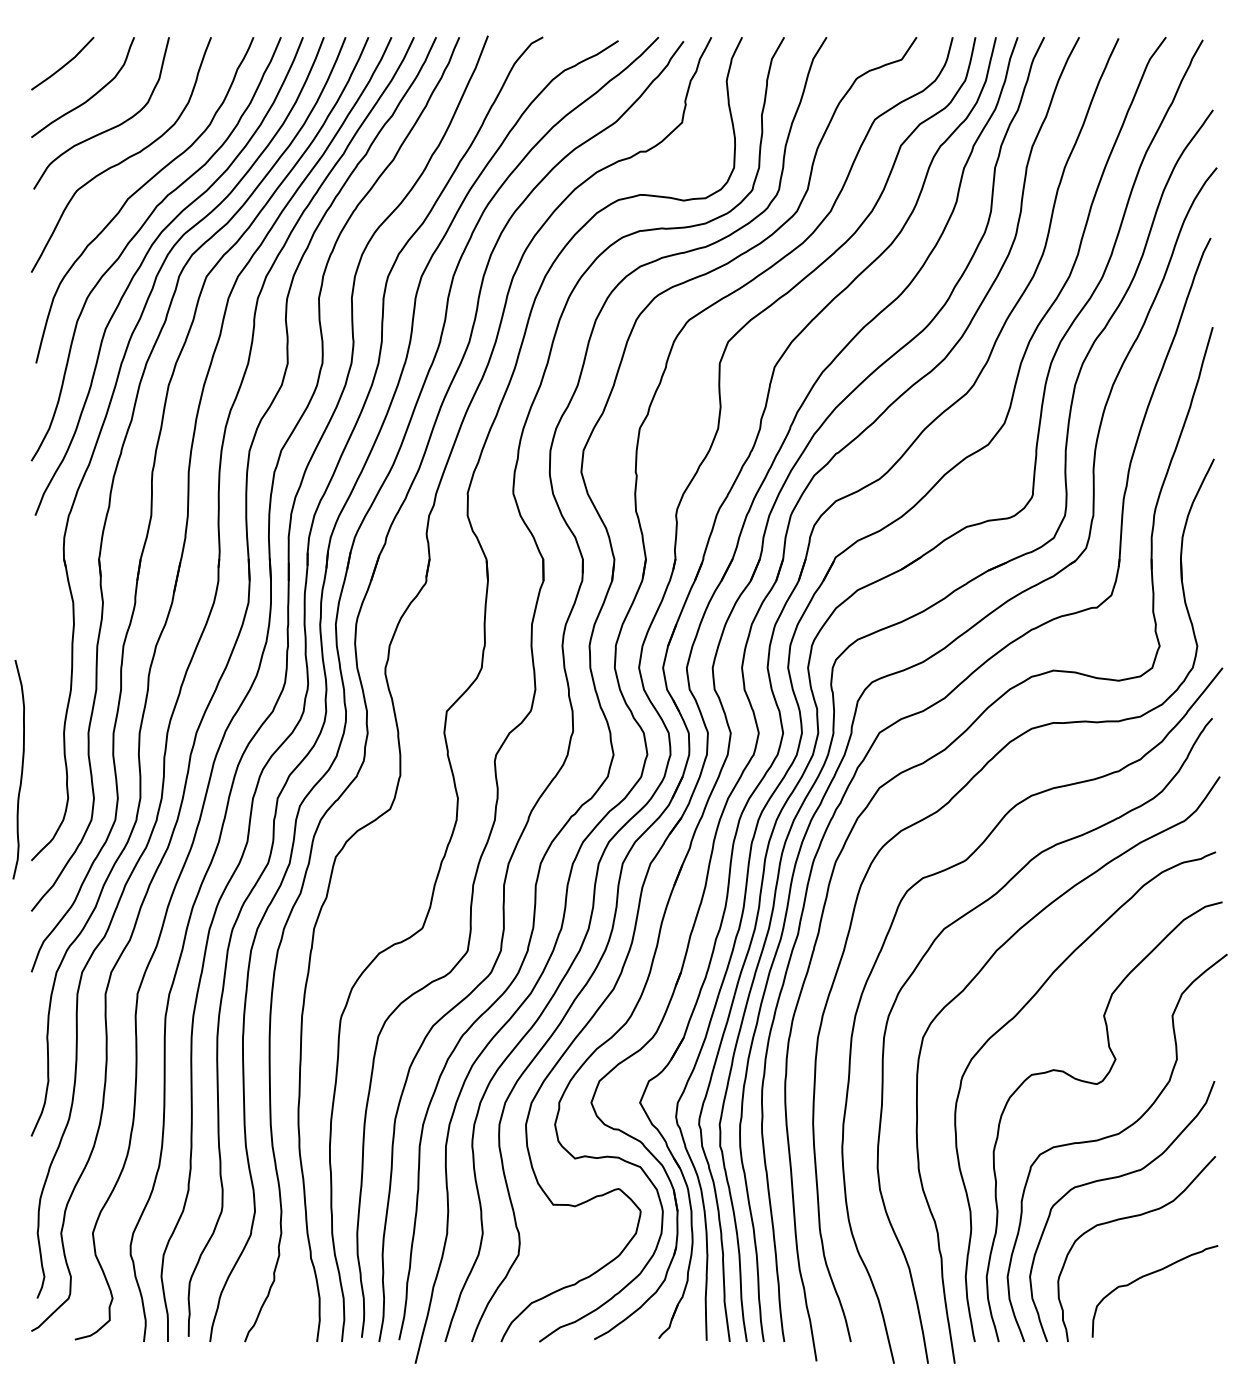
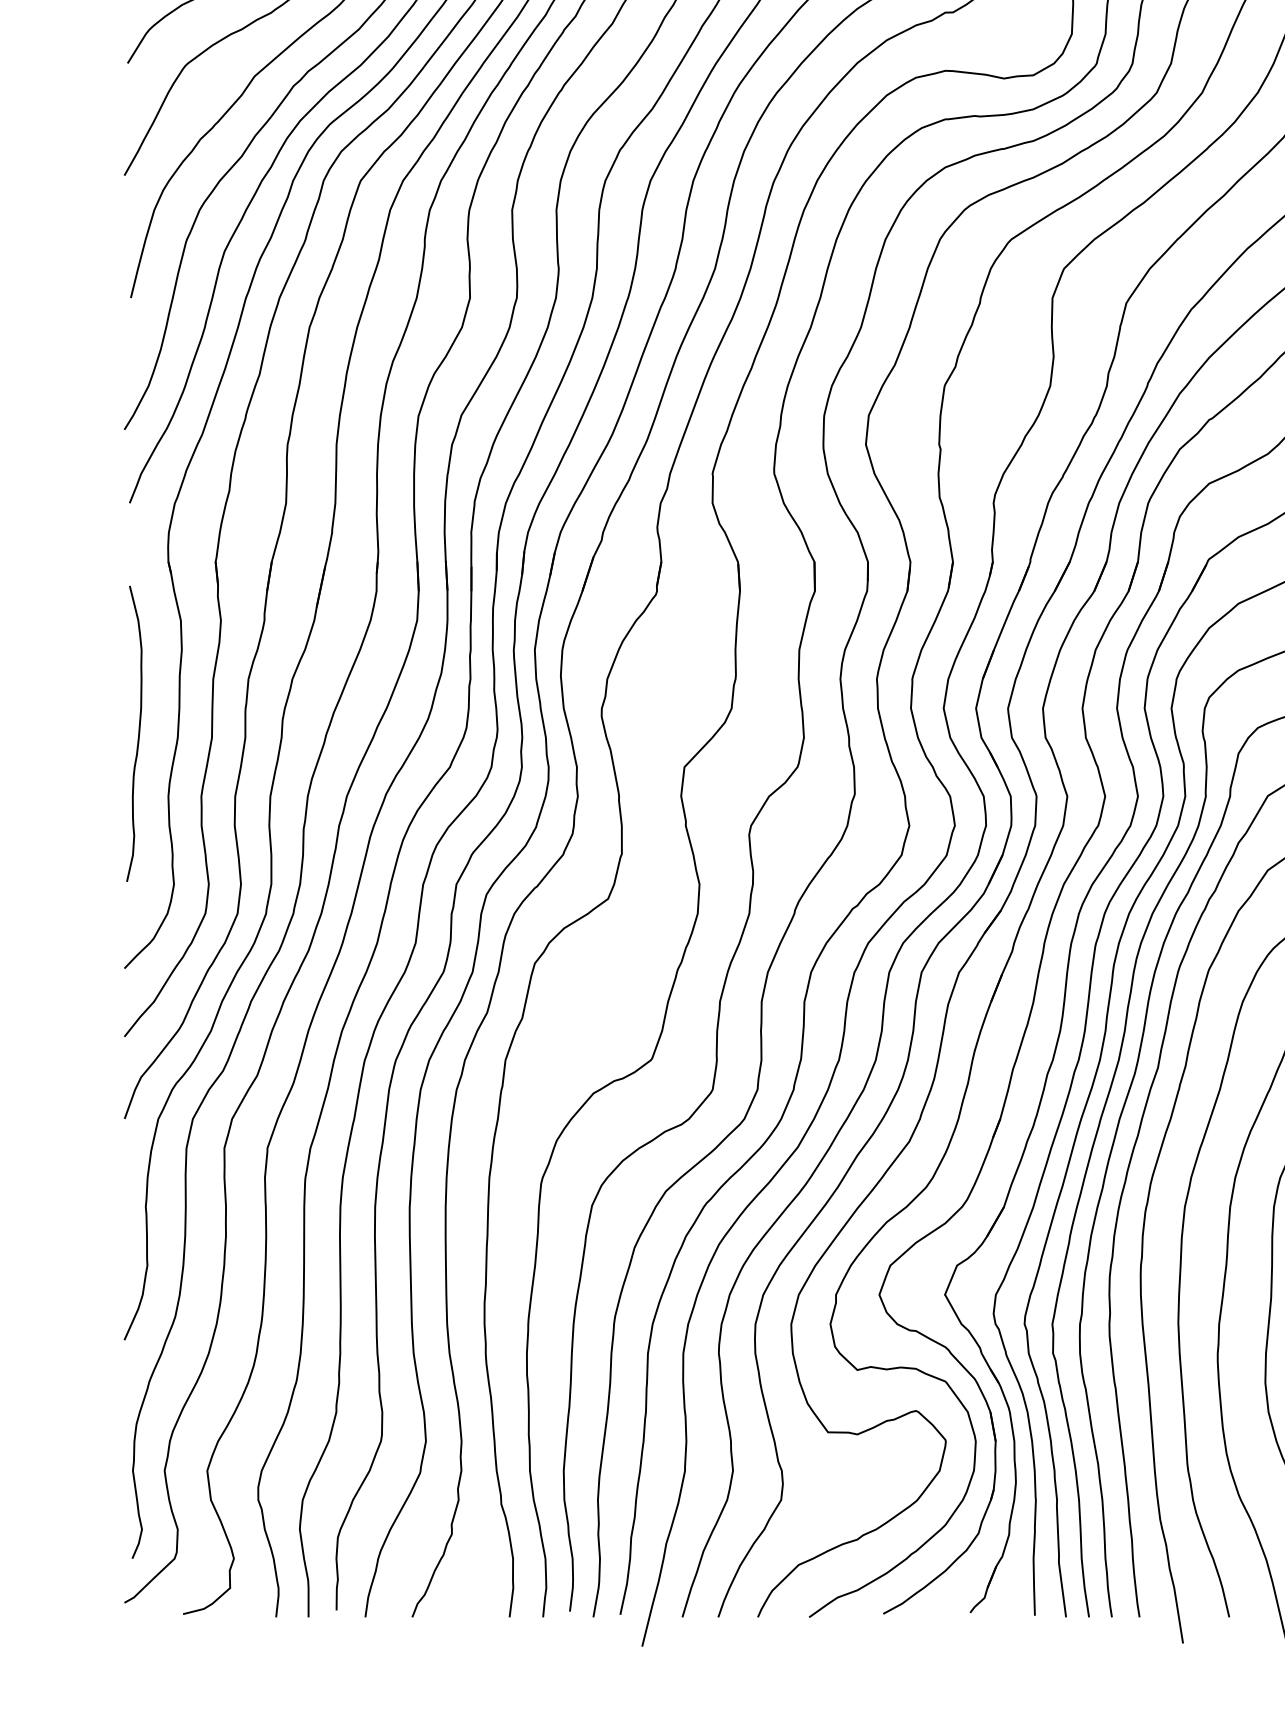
curve: (21, 769) -> (138, 733), moved

